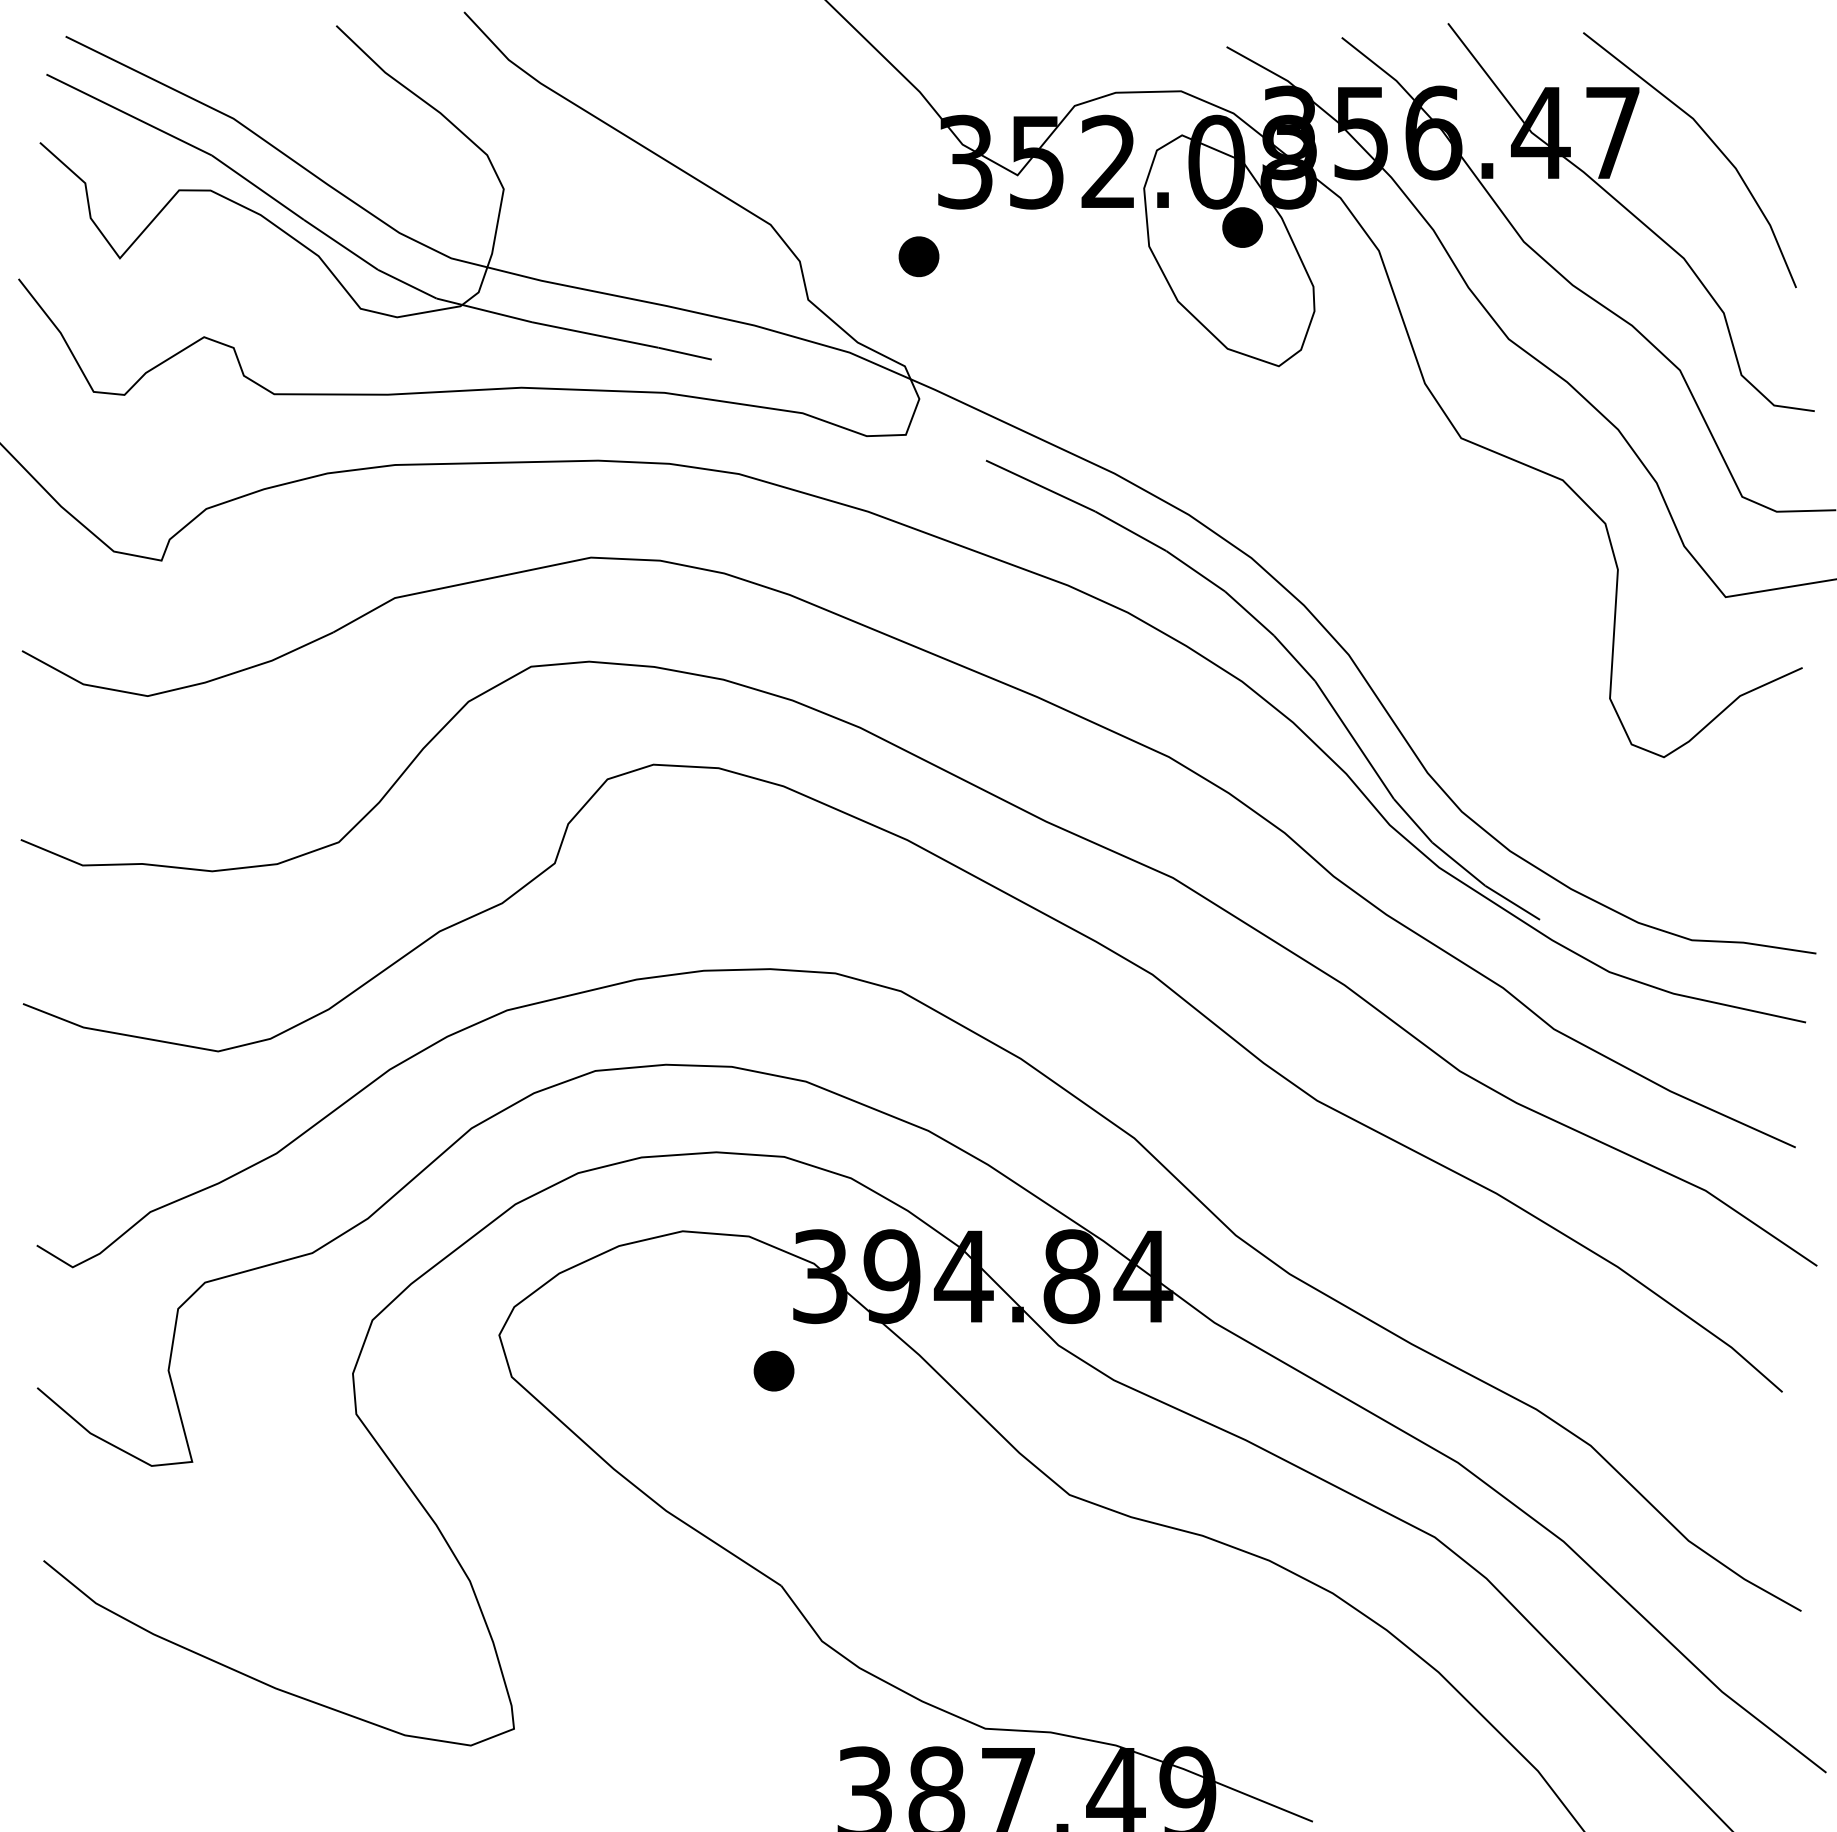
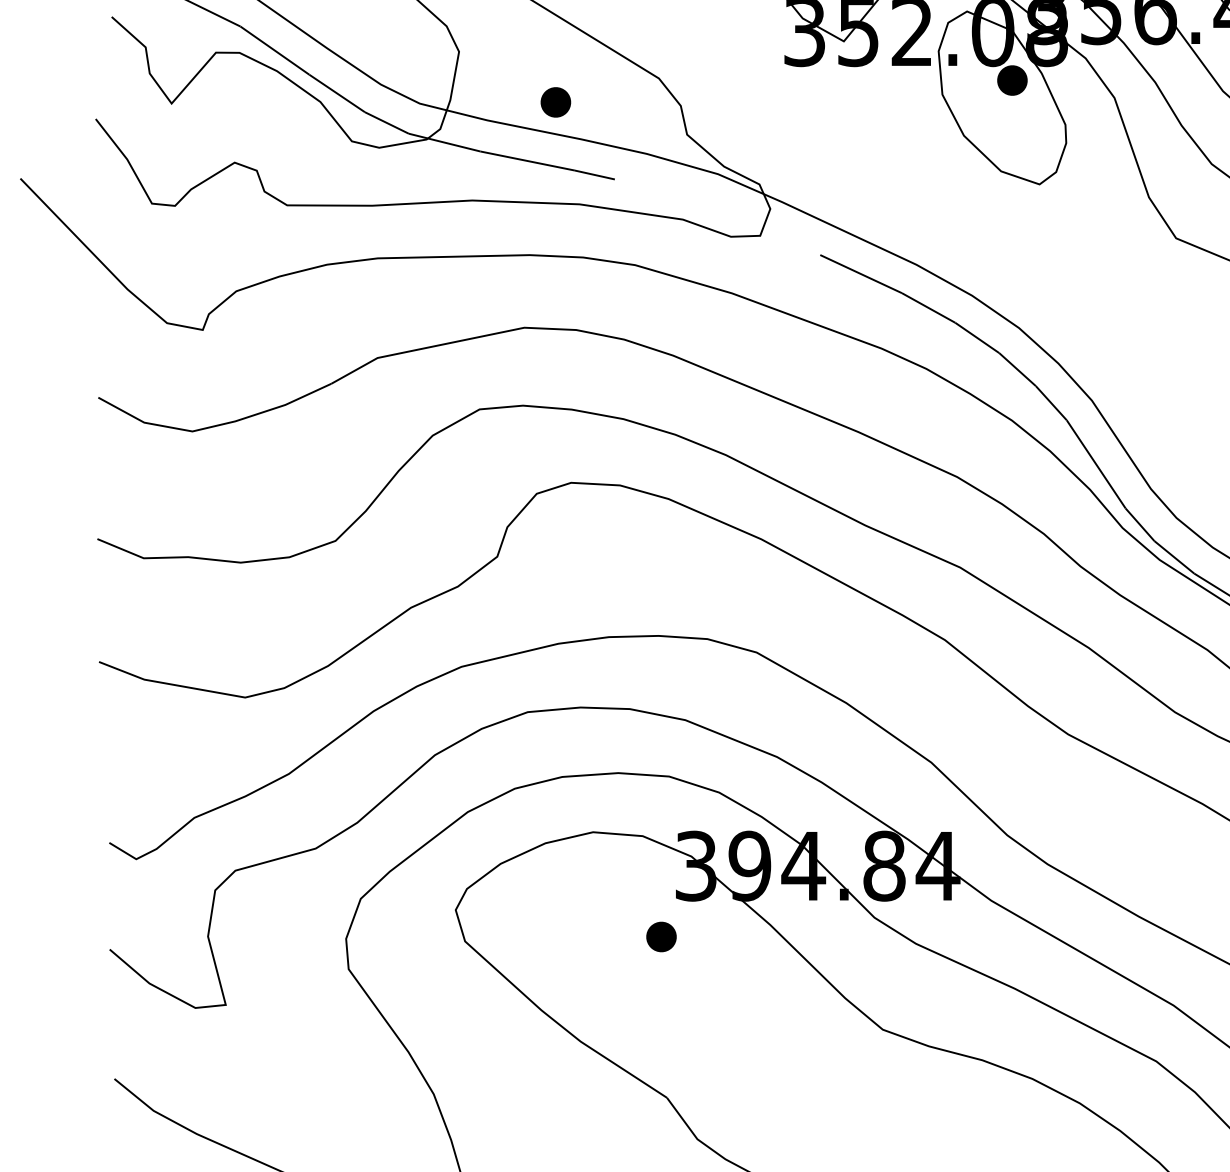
part: (918, 256) -> (555, 102), moved

